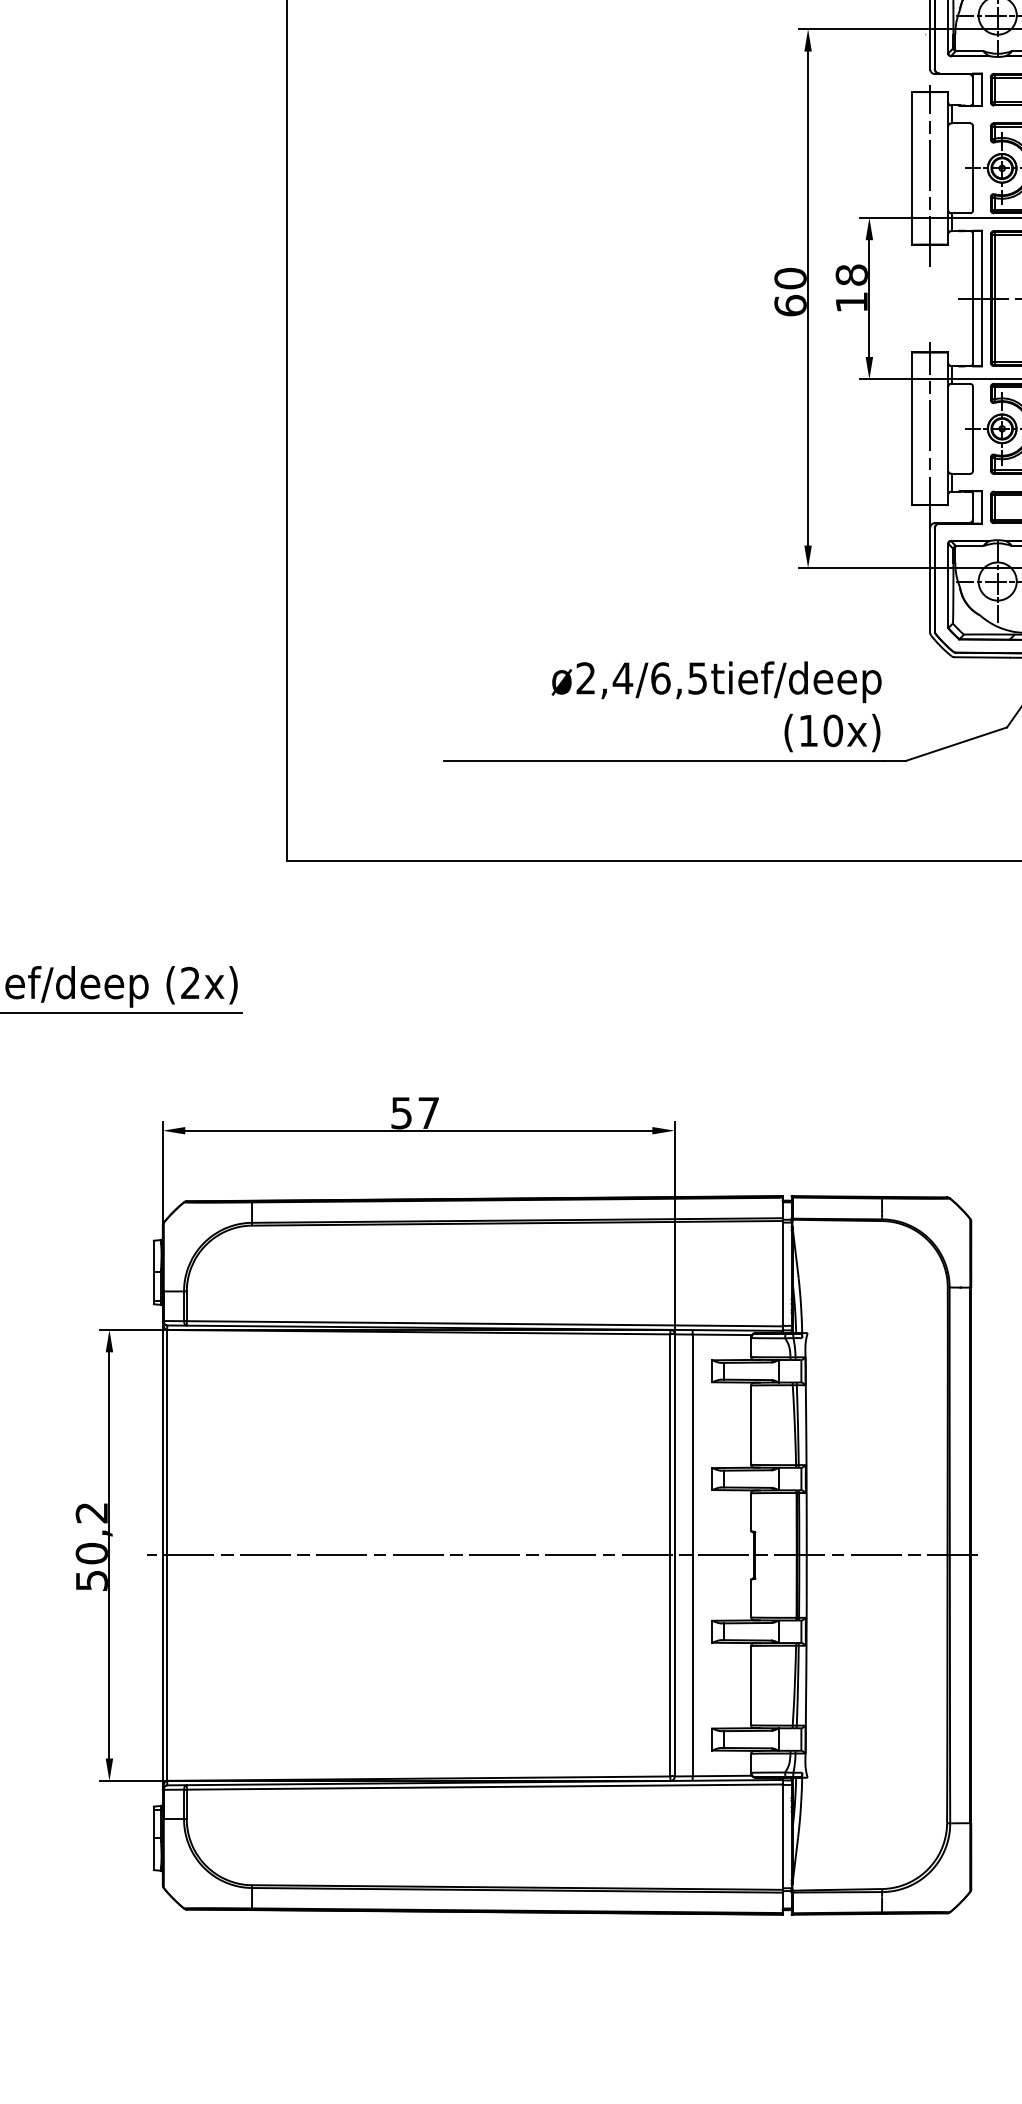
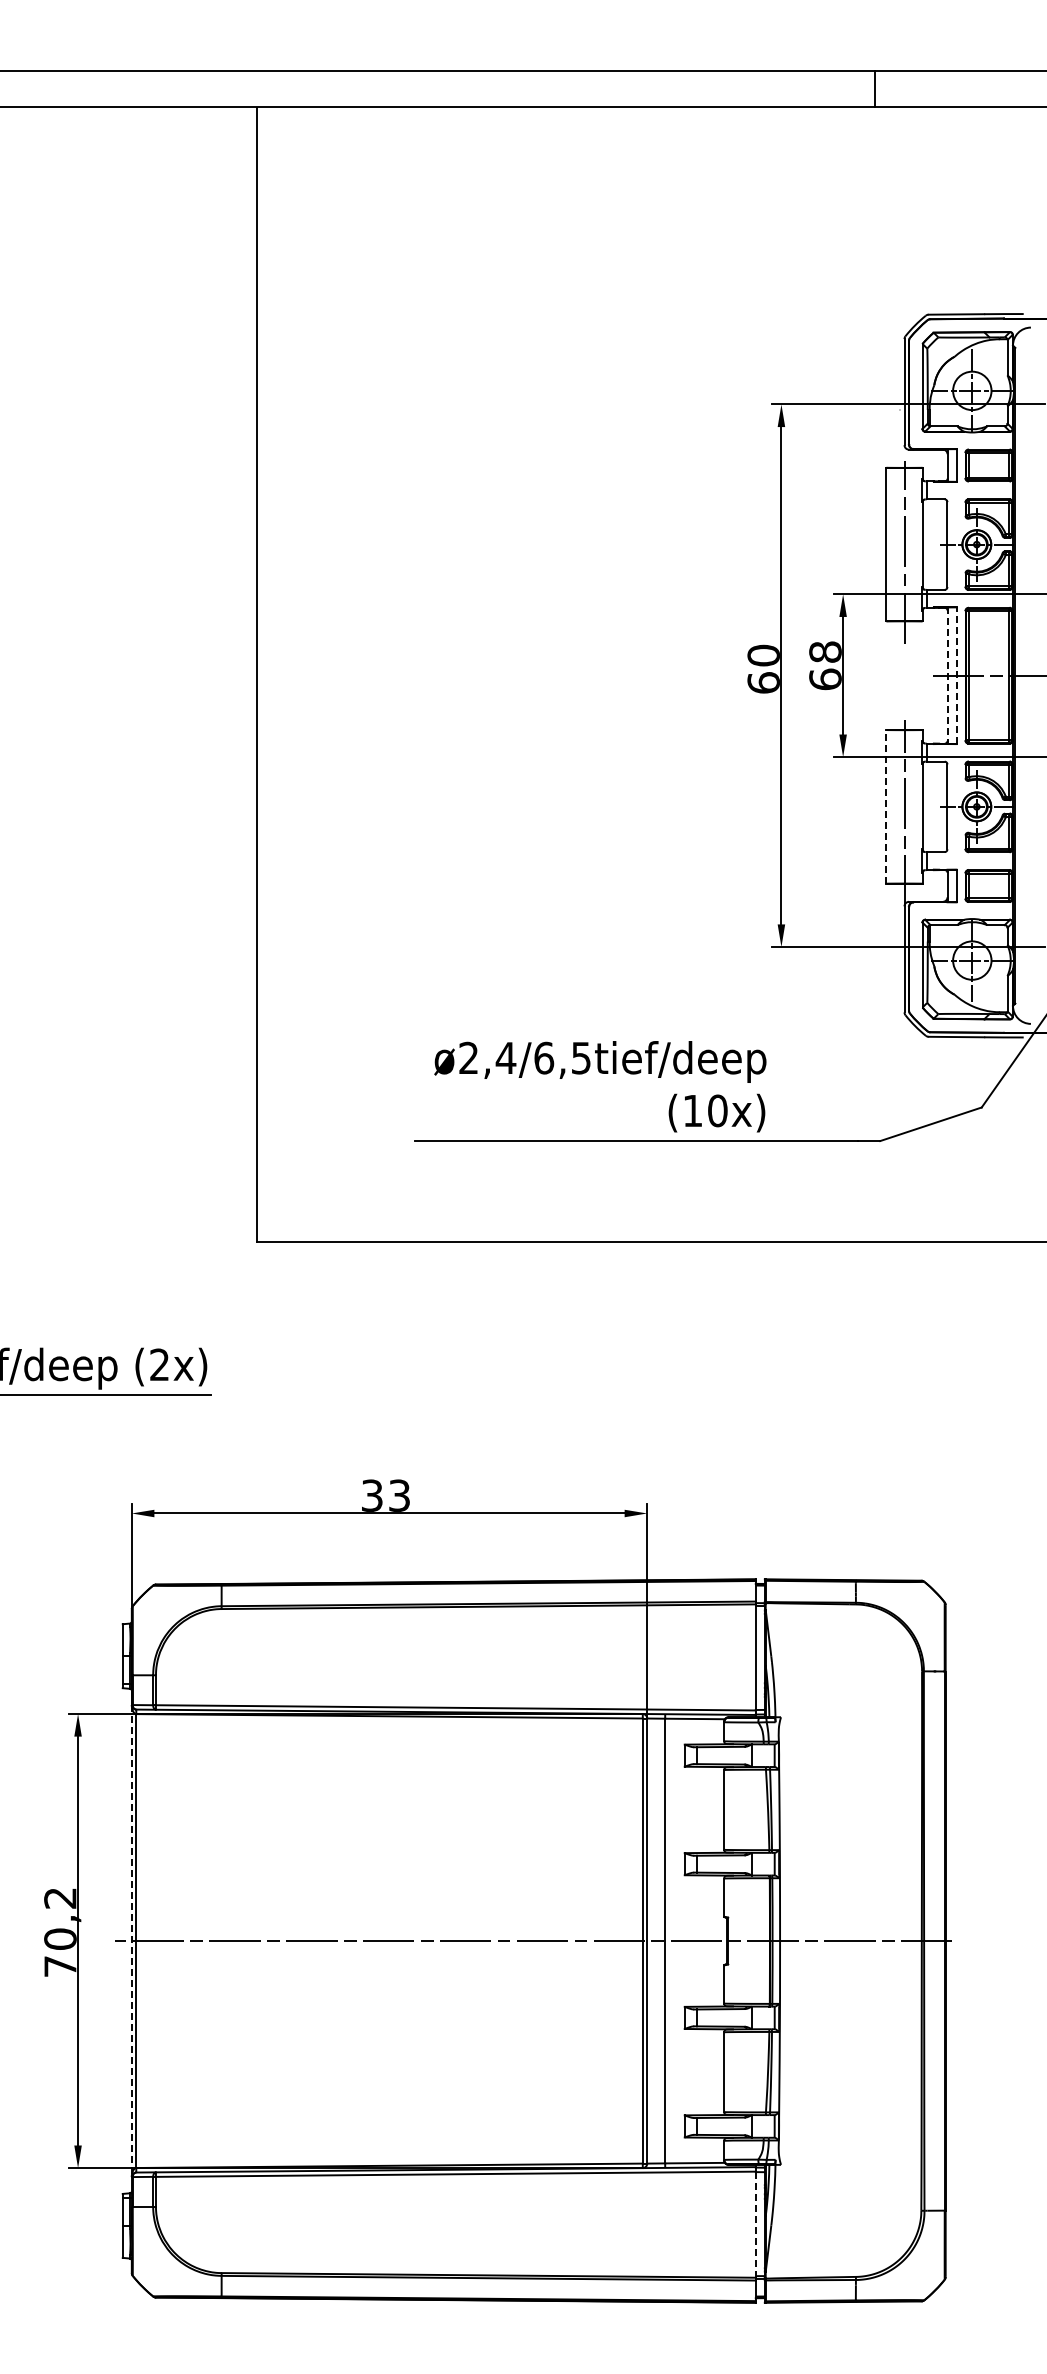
line: (981, 298) -> (956, 675), solid -> dashed
line: (973, 299) -> (947, 676), solid -> dashed
text: (851, 302) -> (825, 679), 18 -> 68
line: (912, 428) -> (886, 806), solid -> dashed
text: (716, 706) -> (600, 1086), moved
text: (414, 1112) -> (385, 1495), 57 -> 33
line: (162, 1555) -> (131, 1941), solid -> dashed
text: (91, 1580) -> (60, 1966), 50,2 -> 70,2
line: (782, 1836) -> (755, 2224), solid -> dashed

